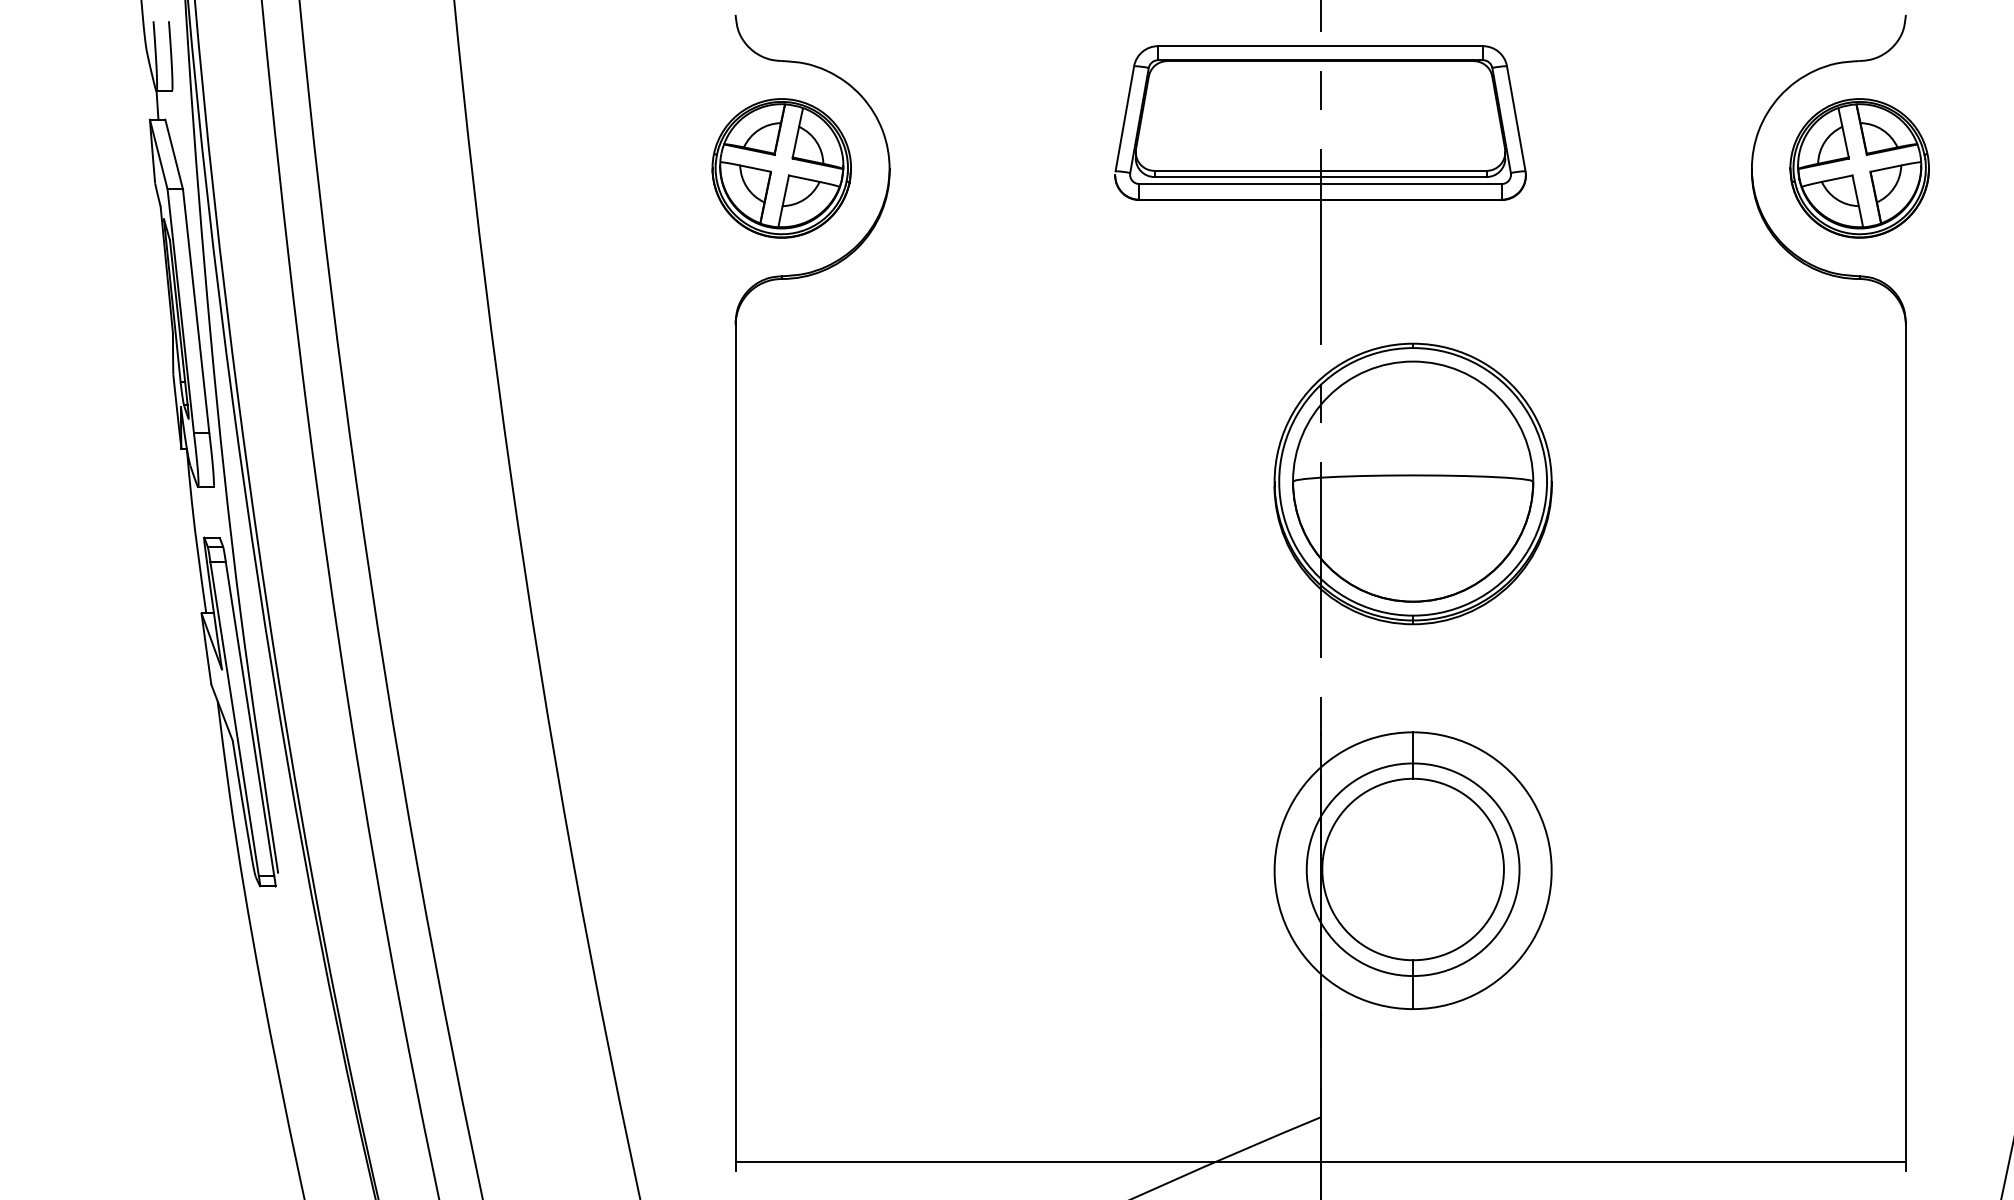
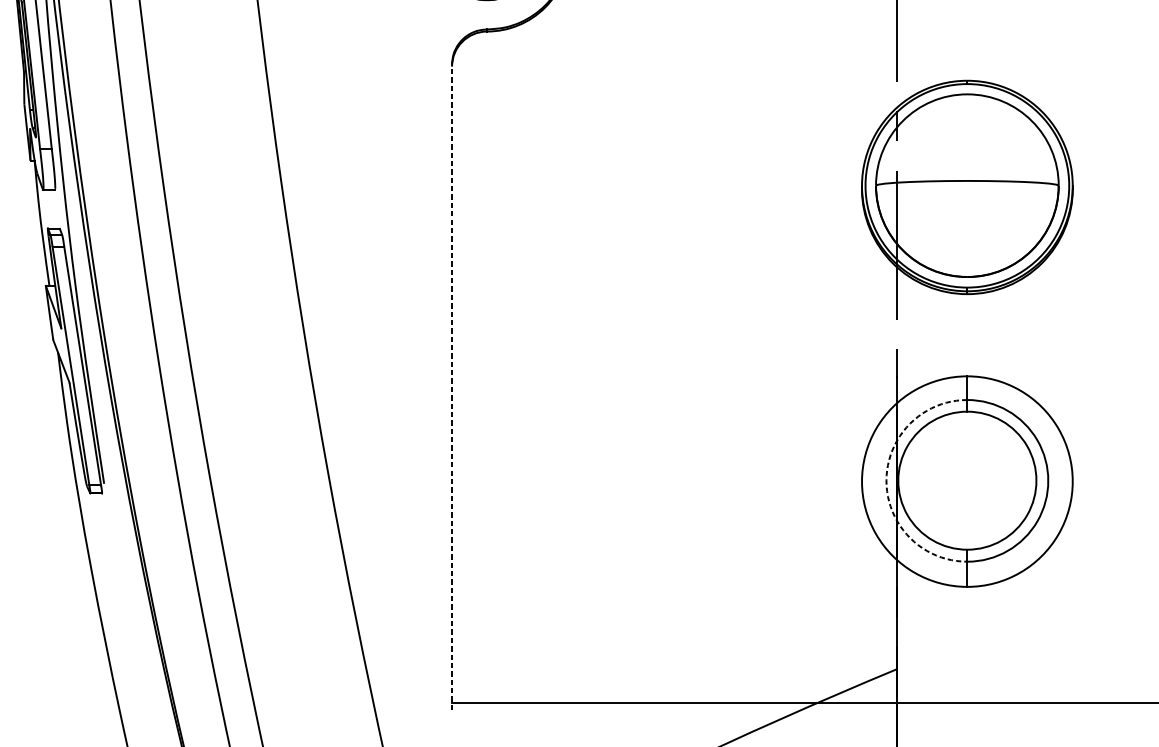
line: (735, 746) -> (451, 387), solid -> dashed
arc: (1306, 869) -> (886, 480), solid -> dashed

